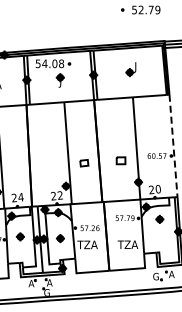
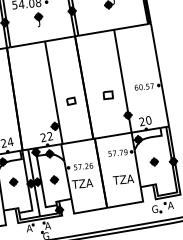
line: (173, 145) -> (159, 74), dashed -> solid
part: (159, 218) -> (153, 161), moved

